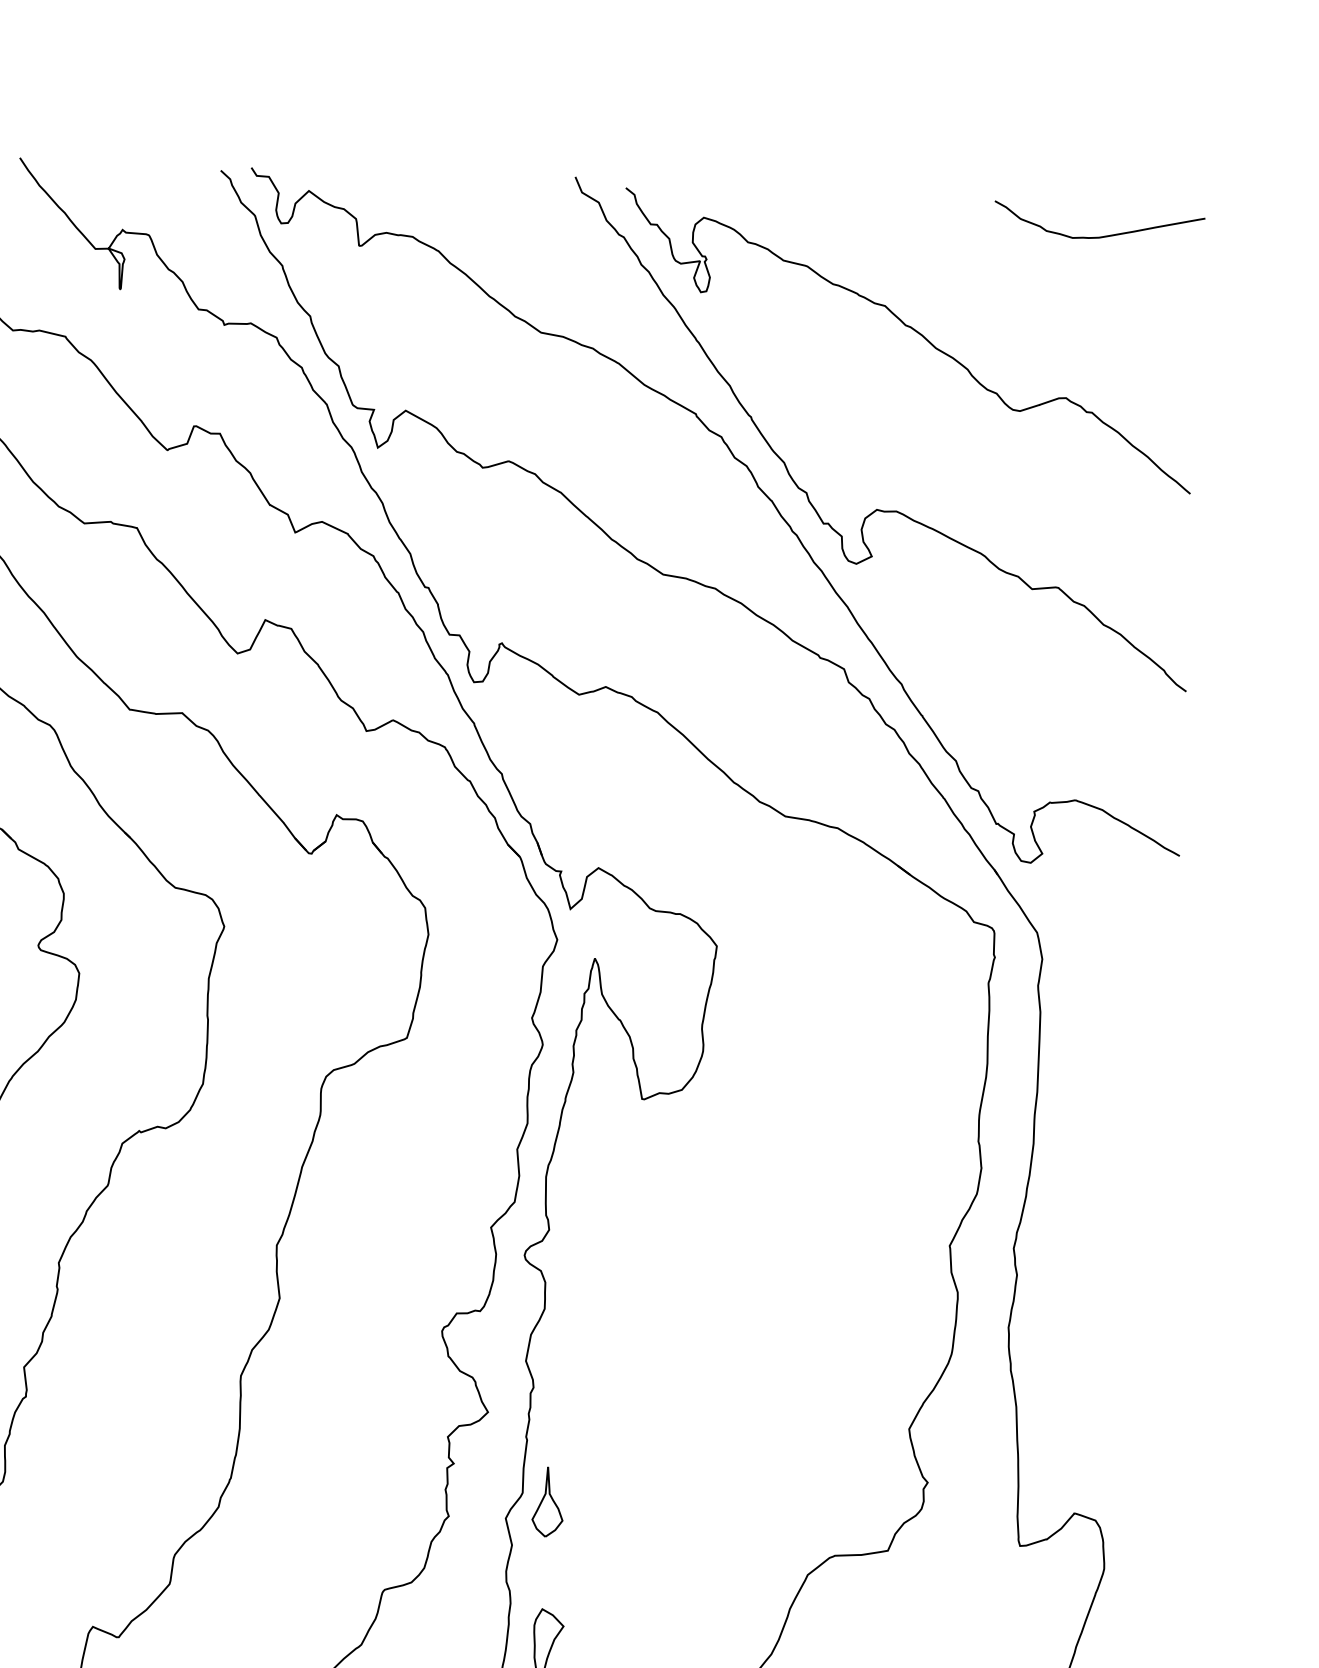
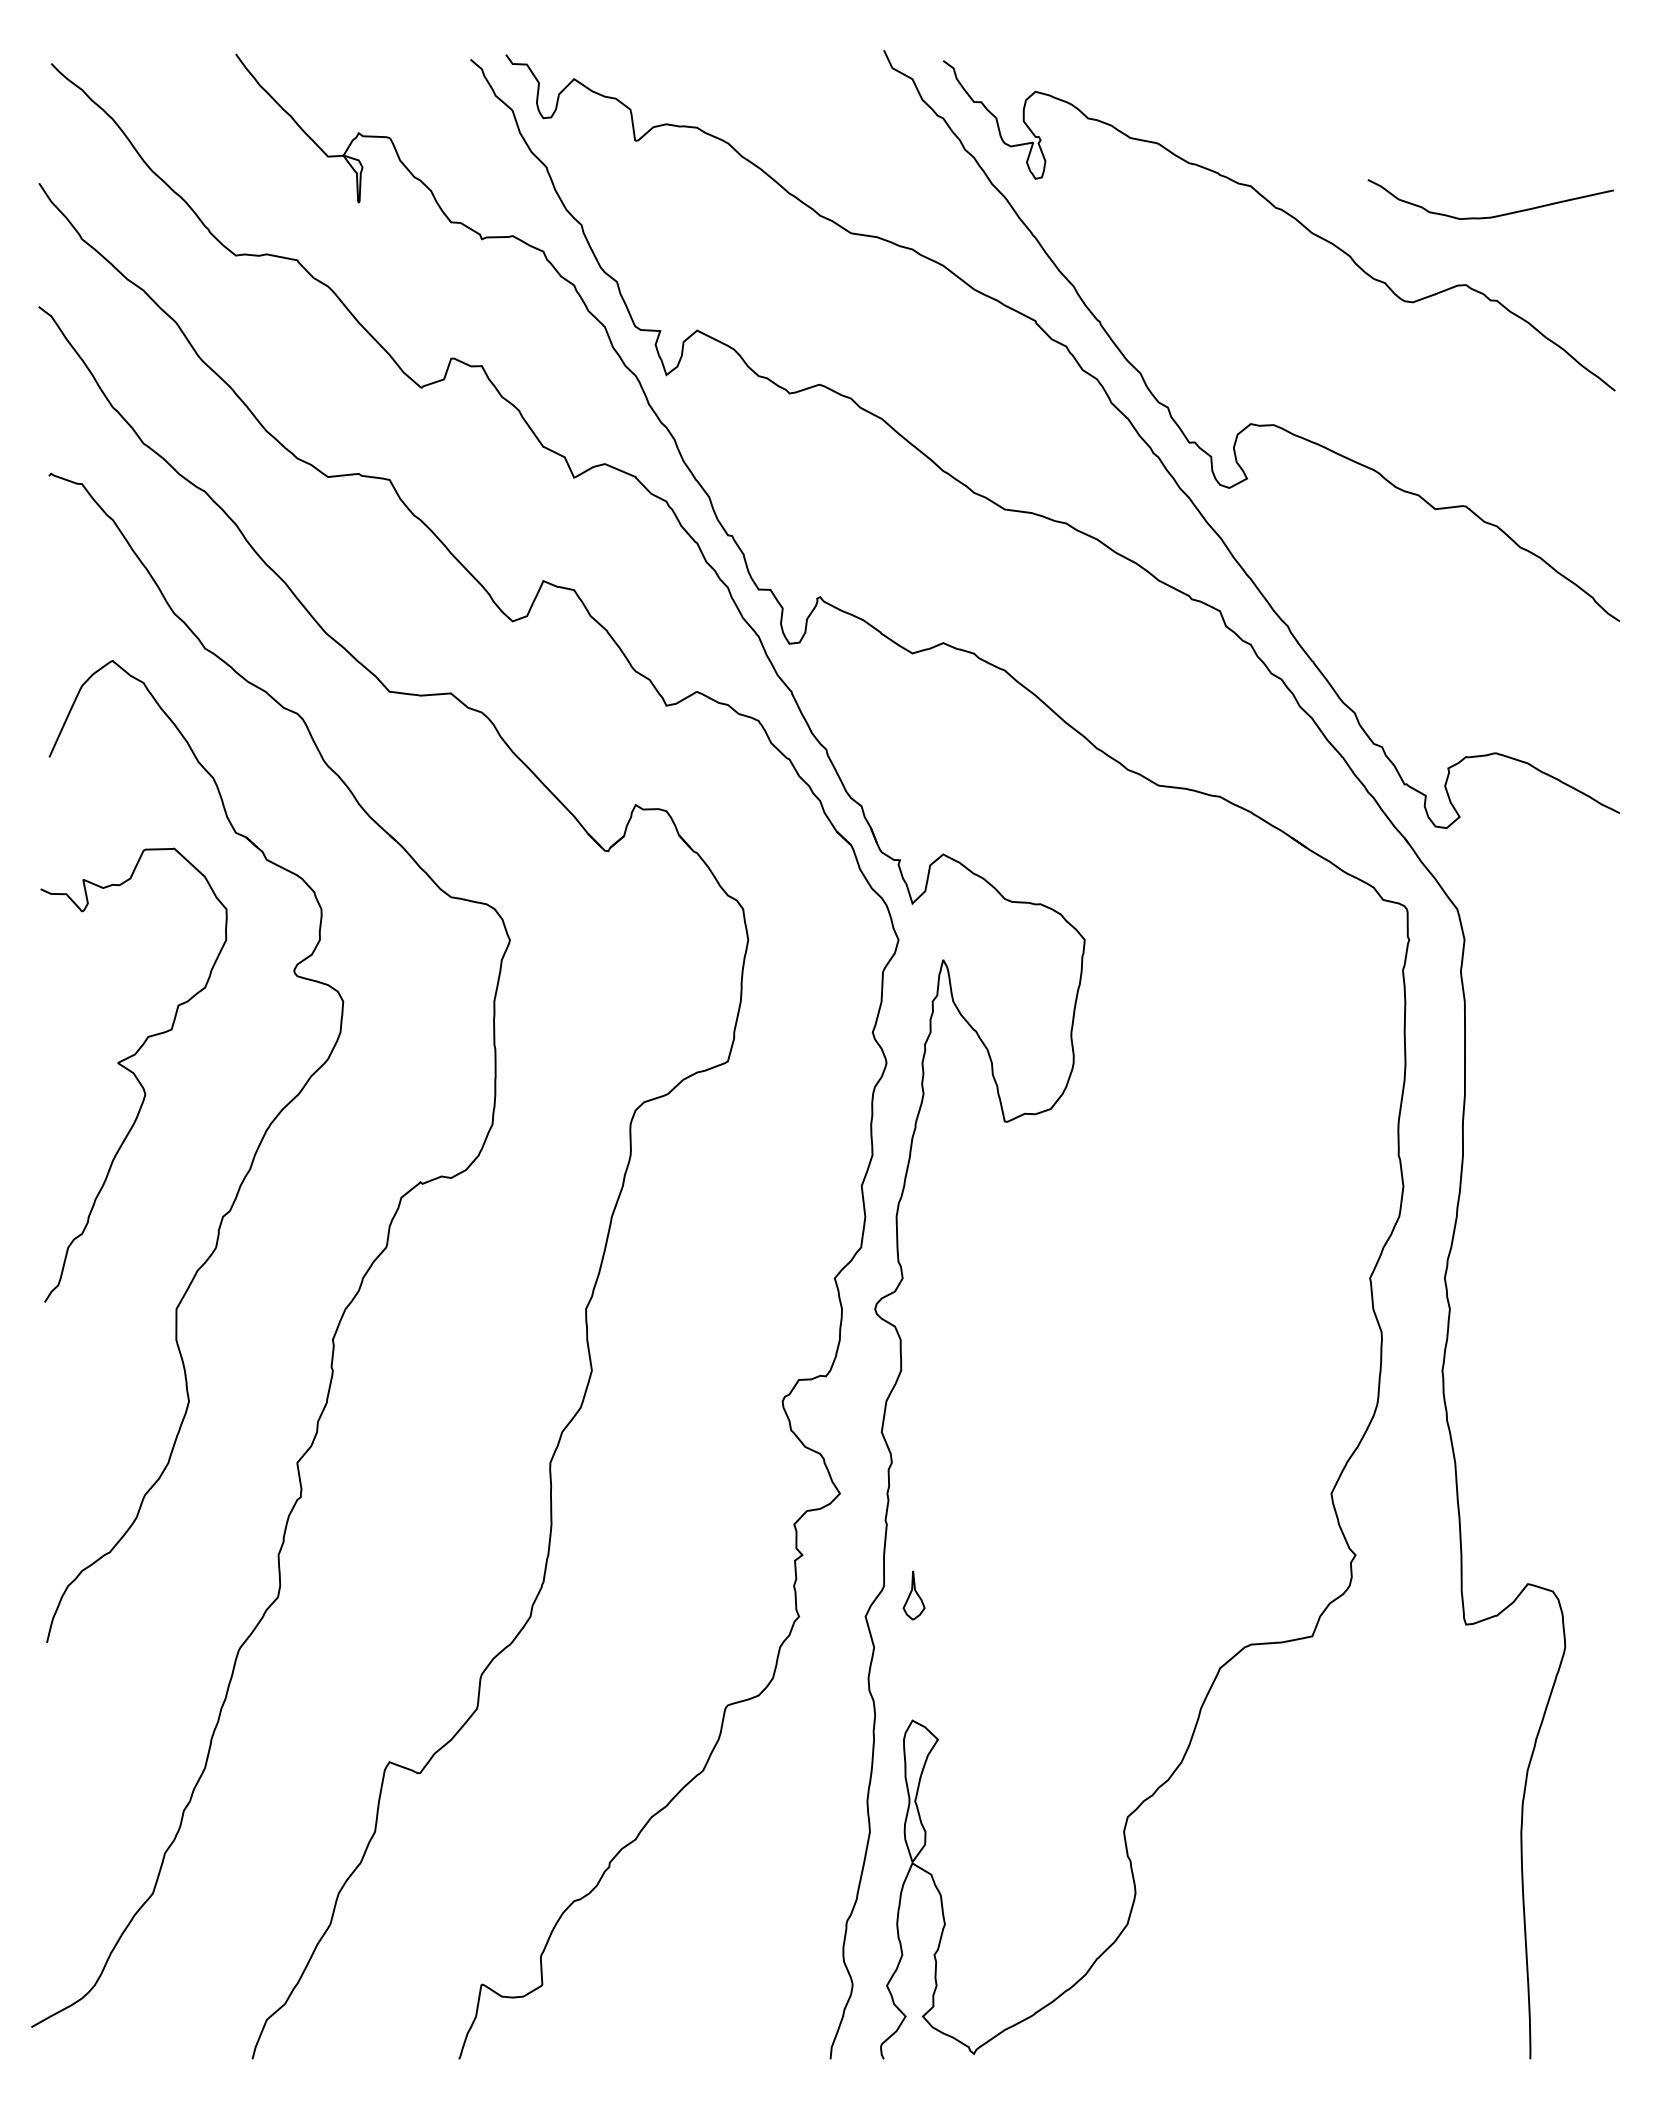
curve: (1102, 236) -> (1494, 215), moved
part: (547, 1502) -> (913, 1595), size x0.6

